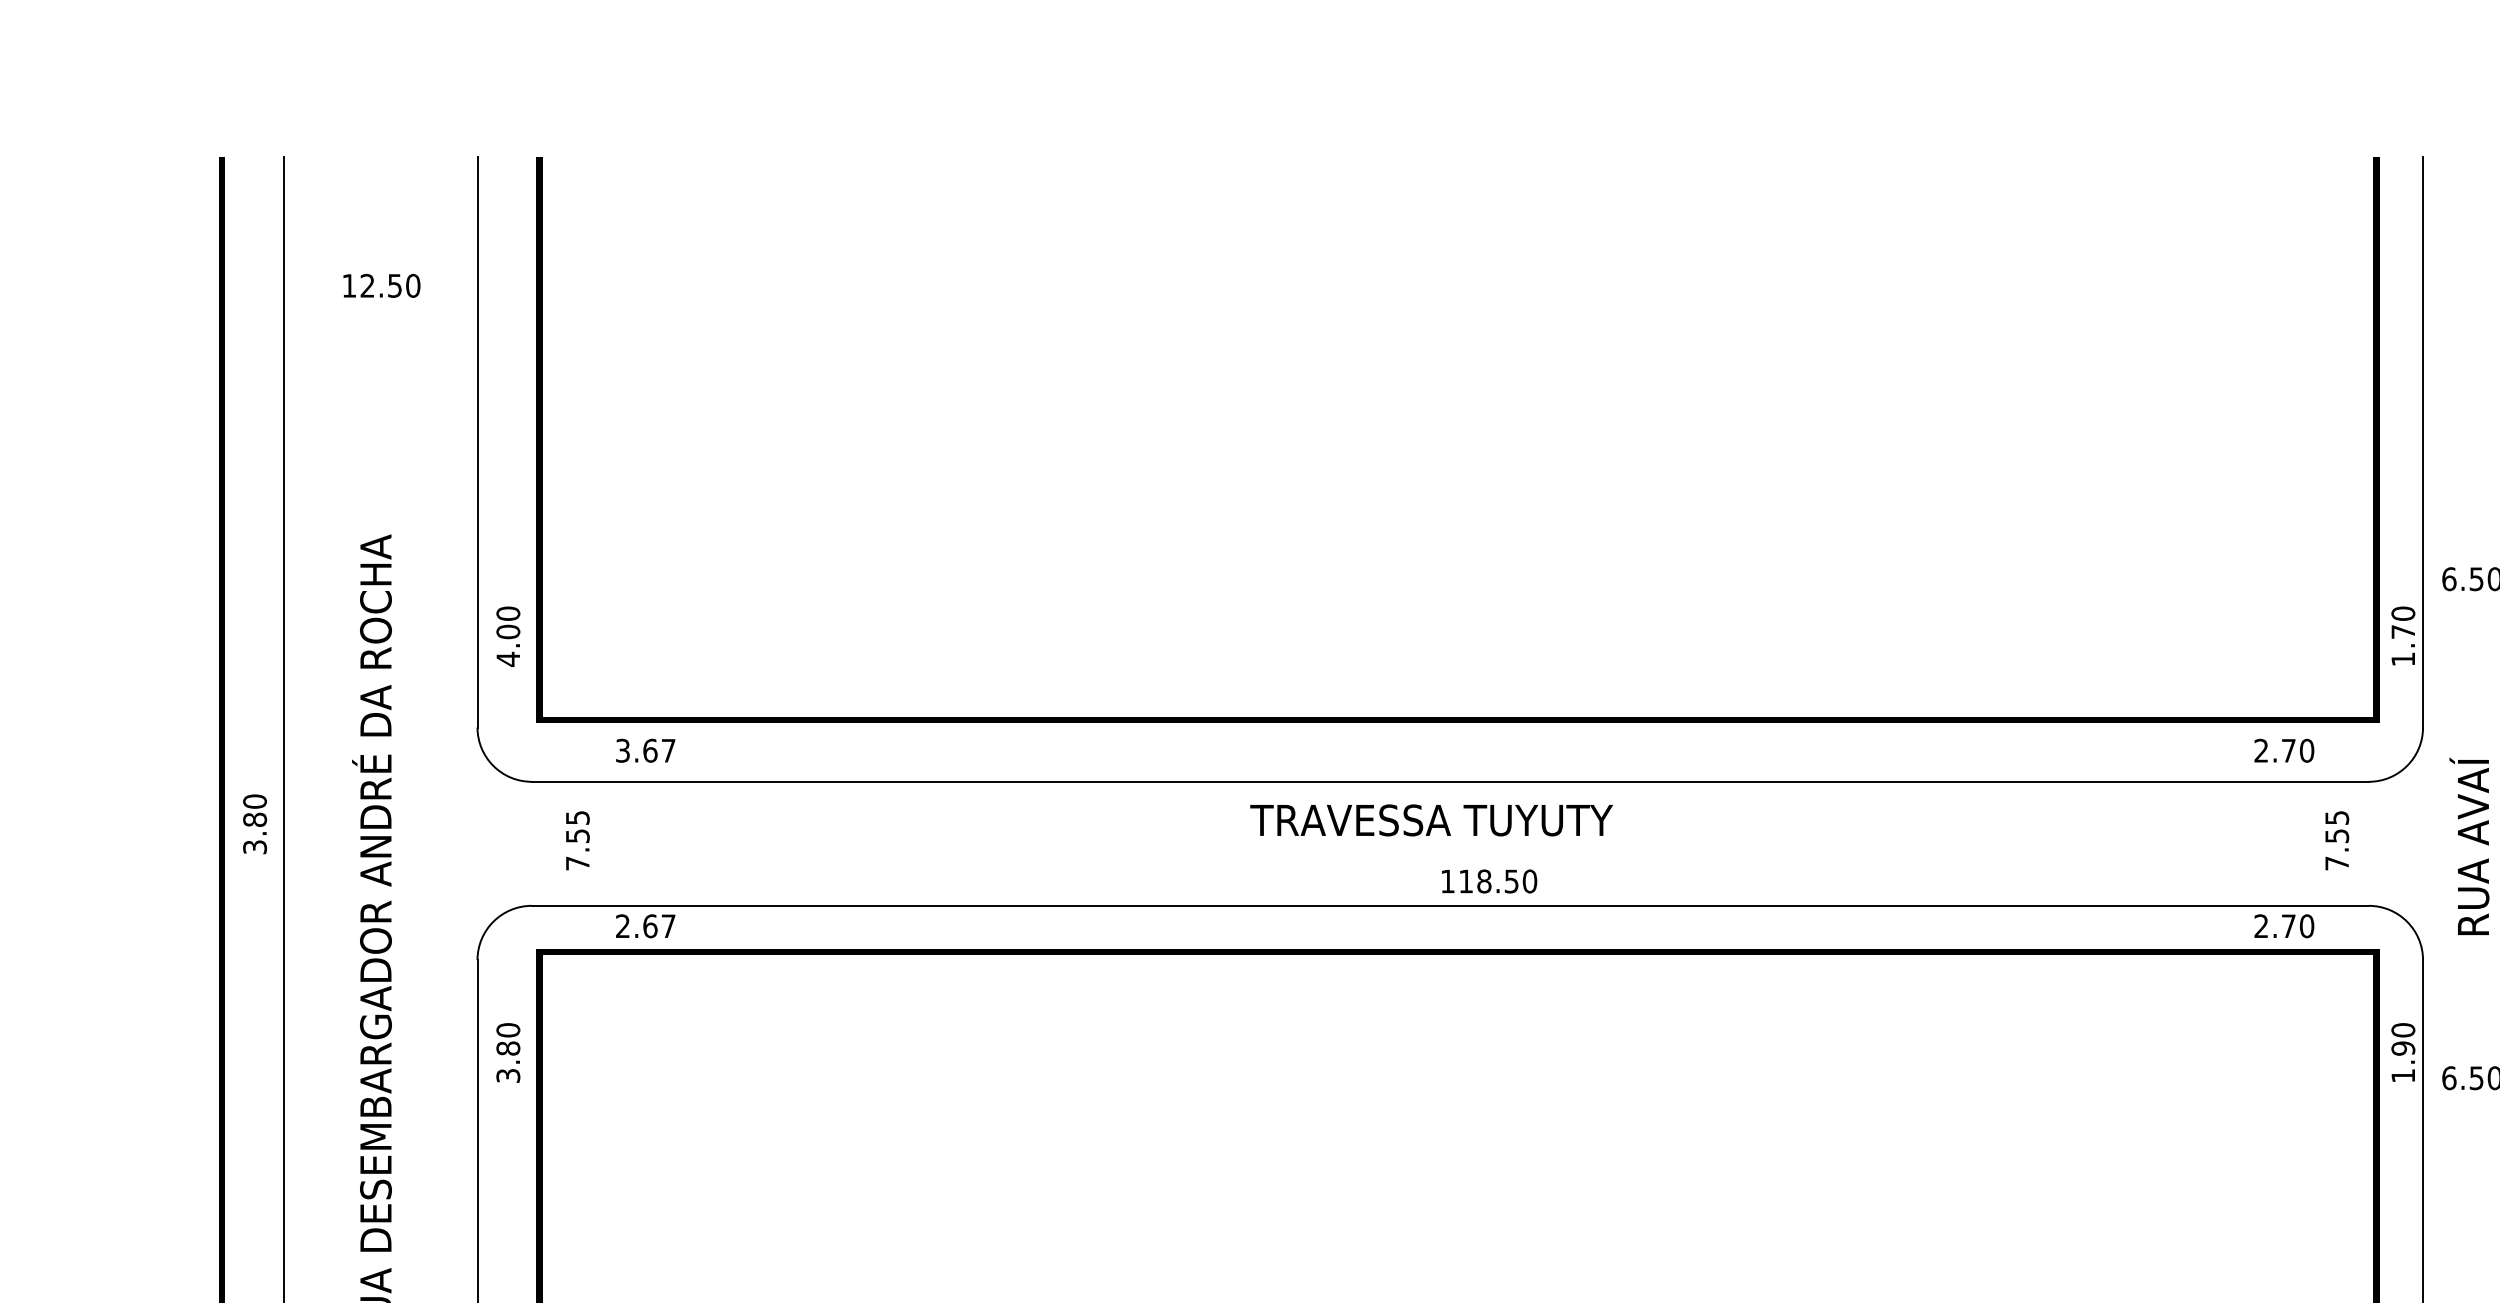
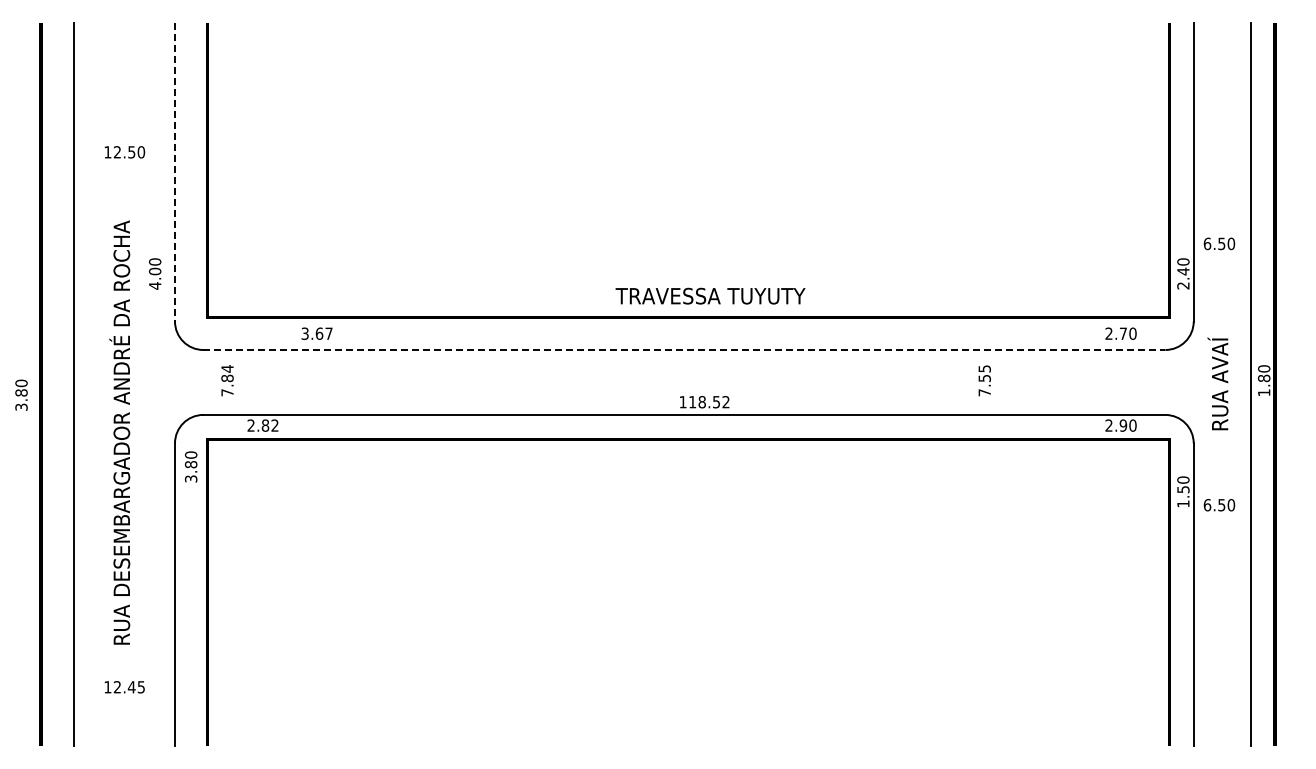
text: (381, 286) -> (124, 152), moved
line: (478, 442) -> (175, 172), solid -> dashed
text: (508, 635) -> (155, 273), moved
text: (2403, 645) -> (1183, 278), 1.70 -> 2.40
text: (644, 750) -> (316, 333), moved
line: (1450, 782) -> (684, 350), solid -> dashed
text: (1431, 819) -> (710, 295), moved
text: (254, 822) -> (21, 394), moved
text: (577, 826) -> (227, 373), 7.55 -> 7.84
text: (2336, 840) -> (984, 380), moved
text: (1528, 882) -> (725, 402), 118.50 -> 118.52
text: (657, 926) -> (269, 425), 2.67 -> 2.82
text: (2288, 926) -> (1123, 425), 2.70 -> 2.90
text: (2403, 1048) -> (1183, 489), 1.90 -> 1.50
text: (507, 1052) -> (190, 466), moved

